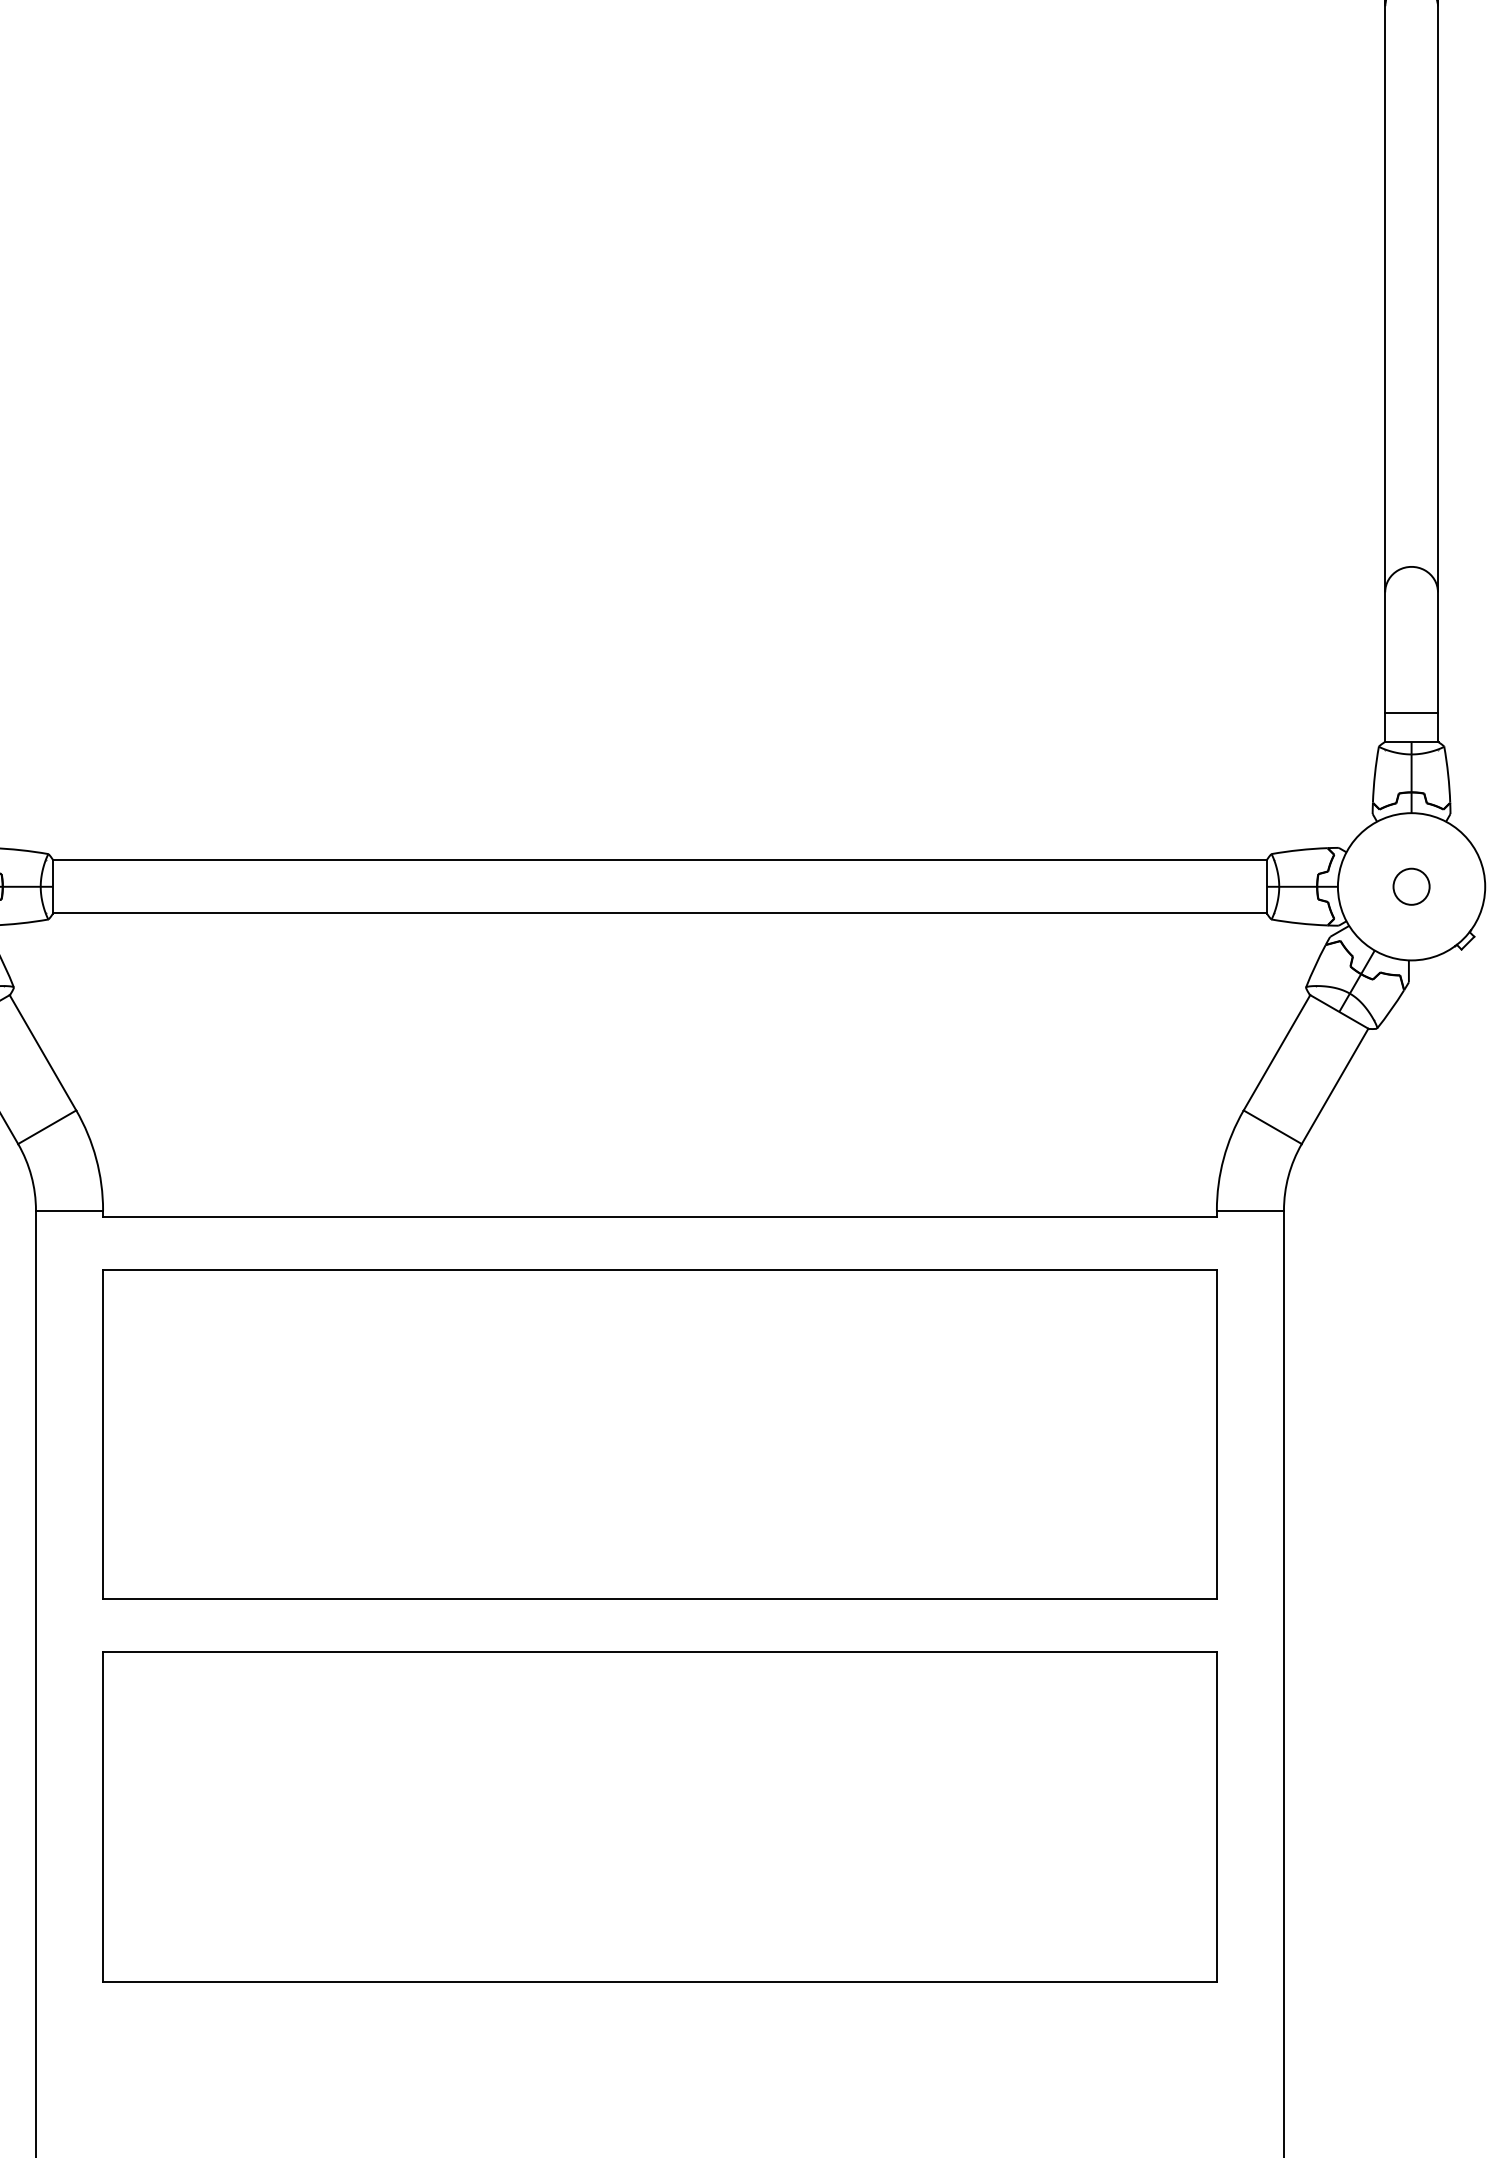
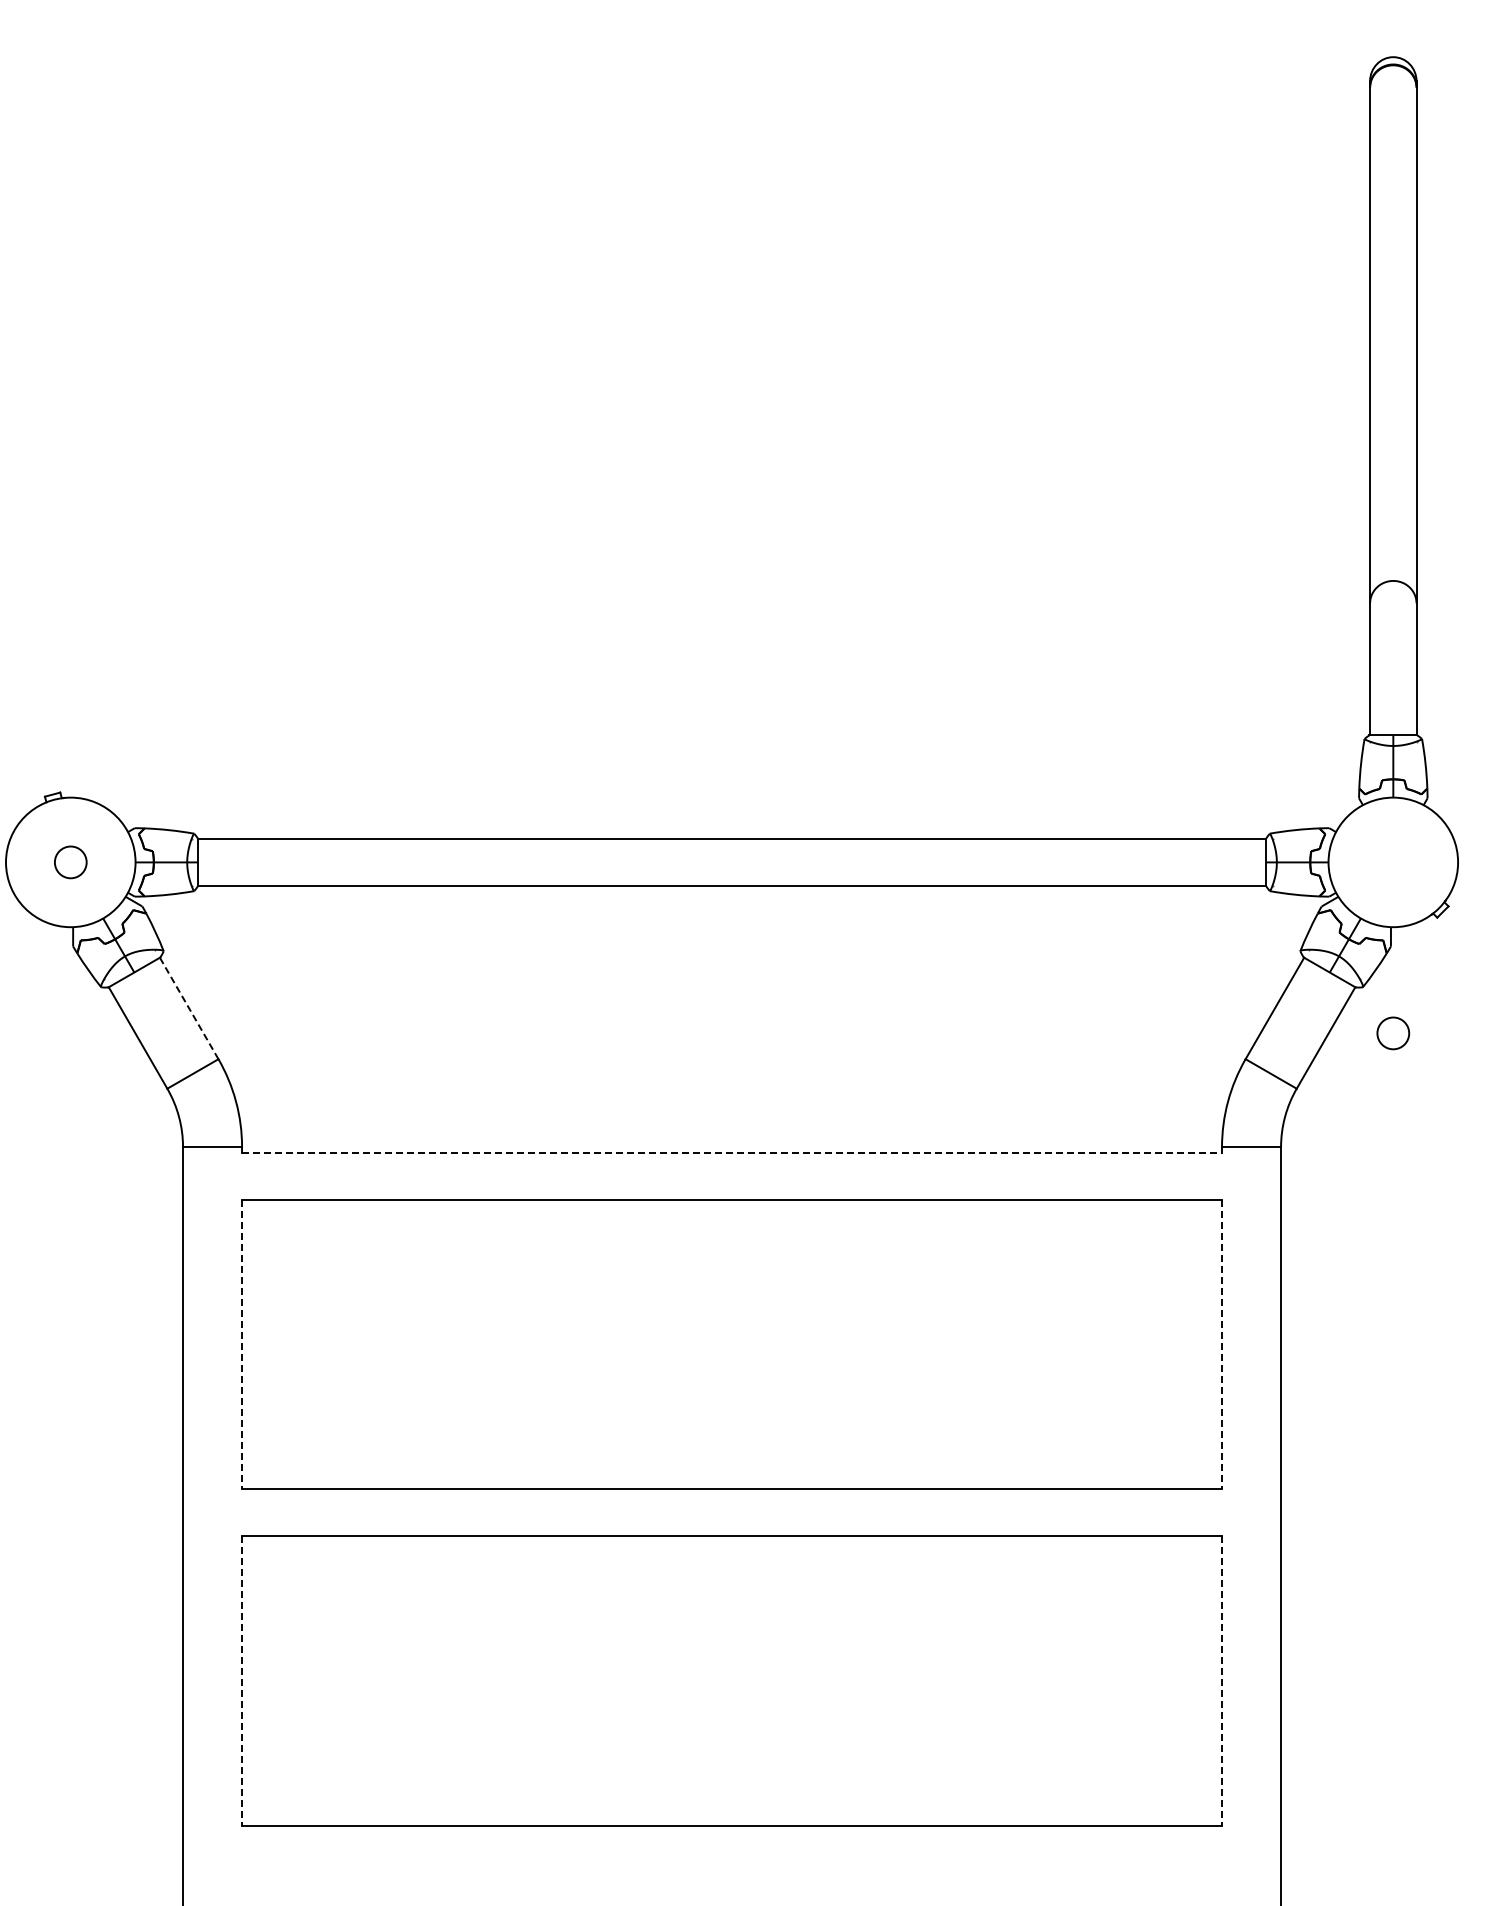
line: (1411, 712) -> (1393, 709), removed
circle: (1411, 886) -> (1393, 1033), moved
line: (43, 1052) -> (189, 1008), solid -> dashed
line: (660, 1217) -> (732, 1153), solid -> dashed
line: (103, 1434) -> (242, 1344), solid -> dashed
line: (1217, 1434) -> (1222, 1344), solid -> dashed
line: (103, 1816) -> (242, 1680), solid -> dashed
line: (1217, 1816) -> (1222, 1680), solid -> dashed

